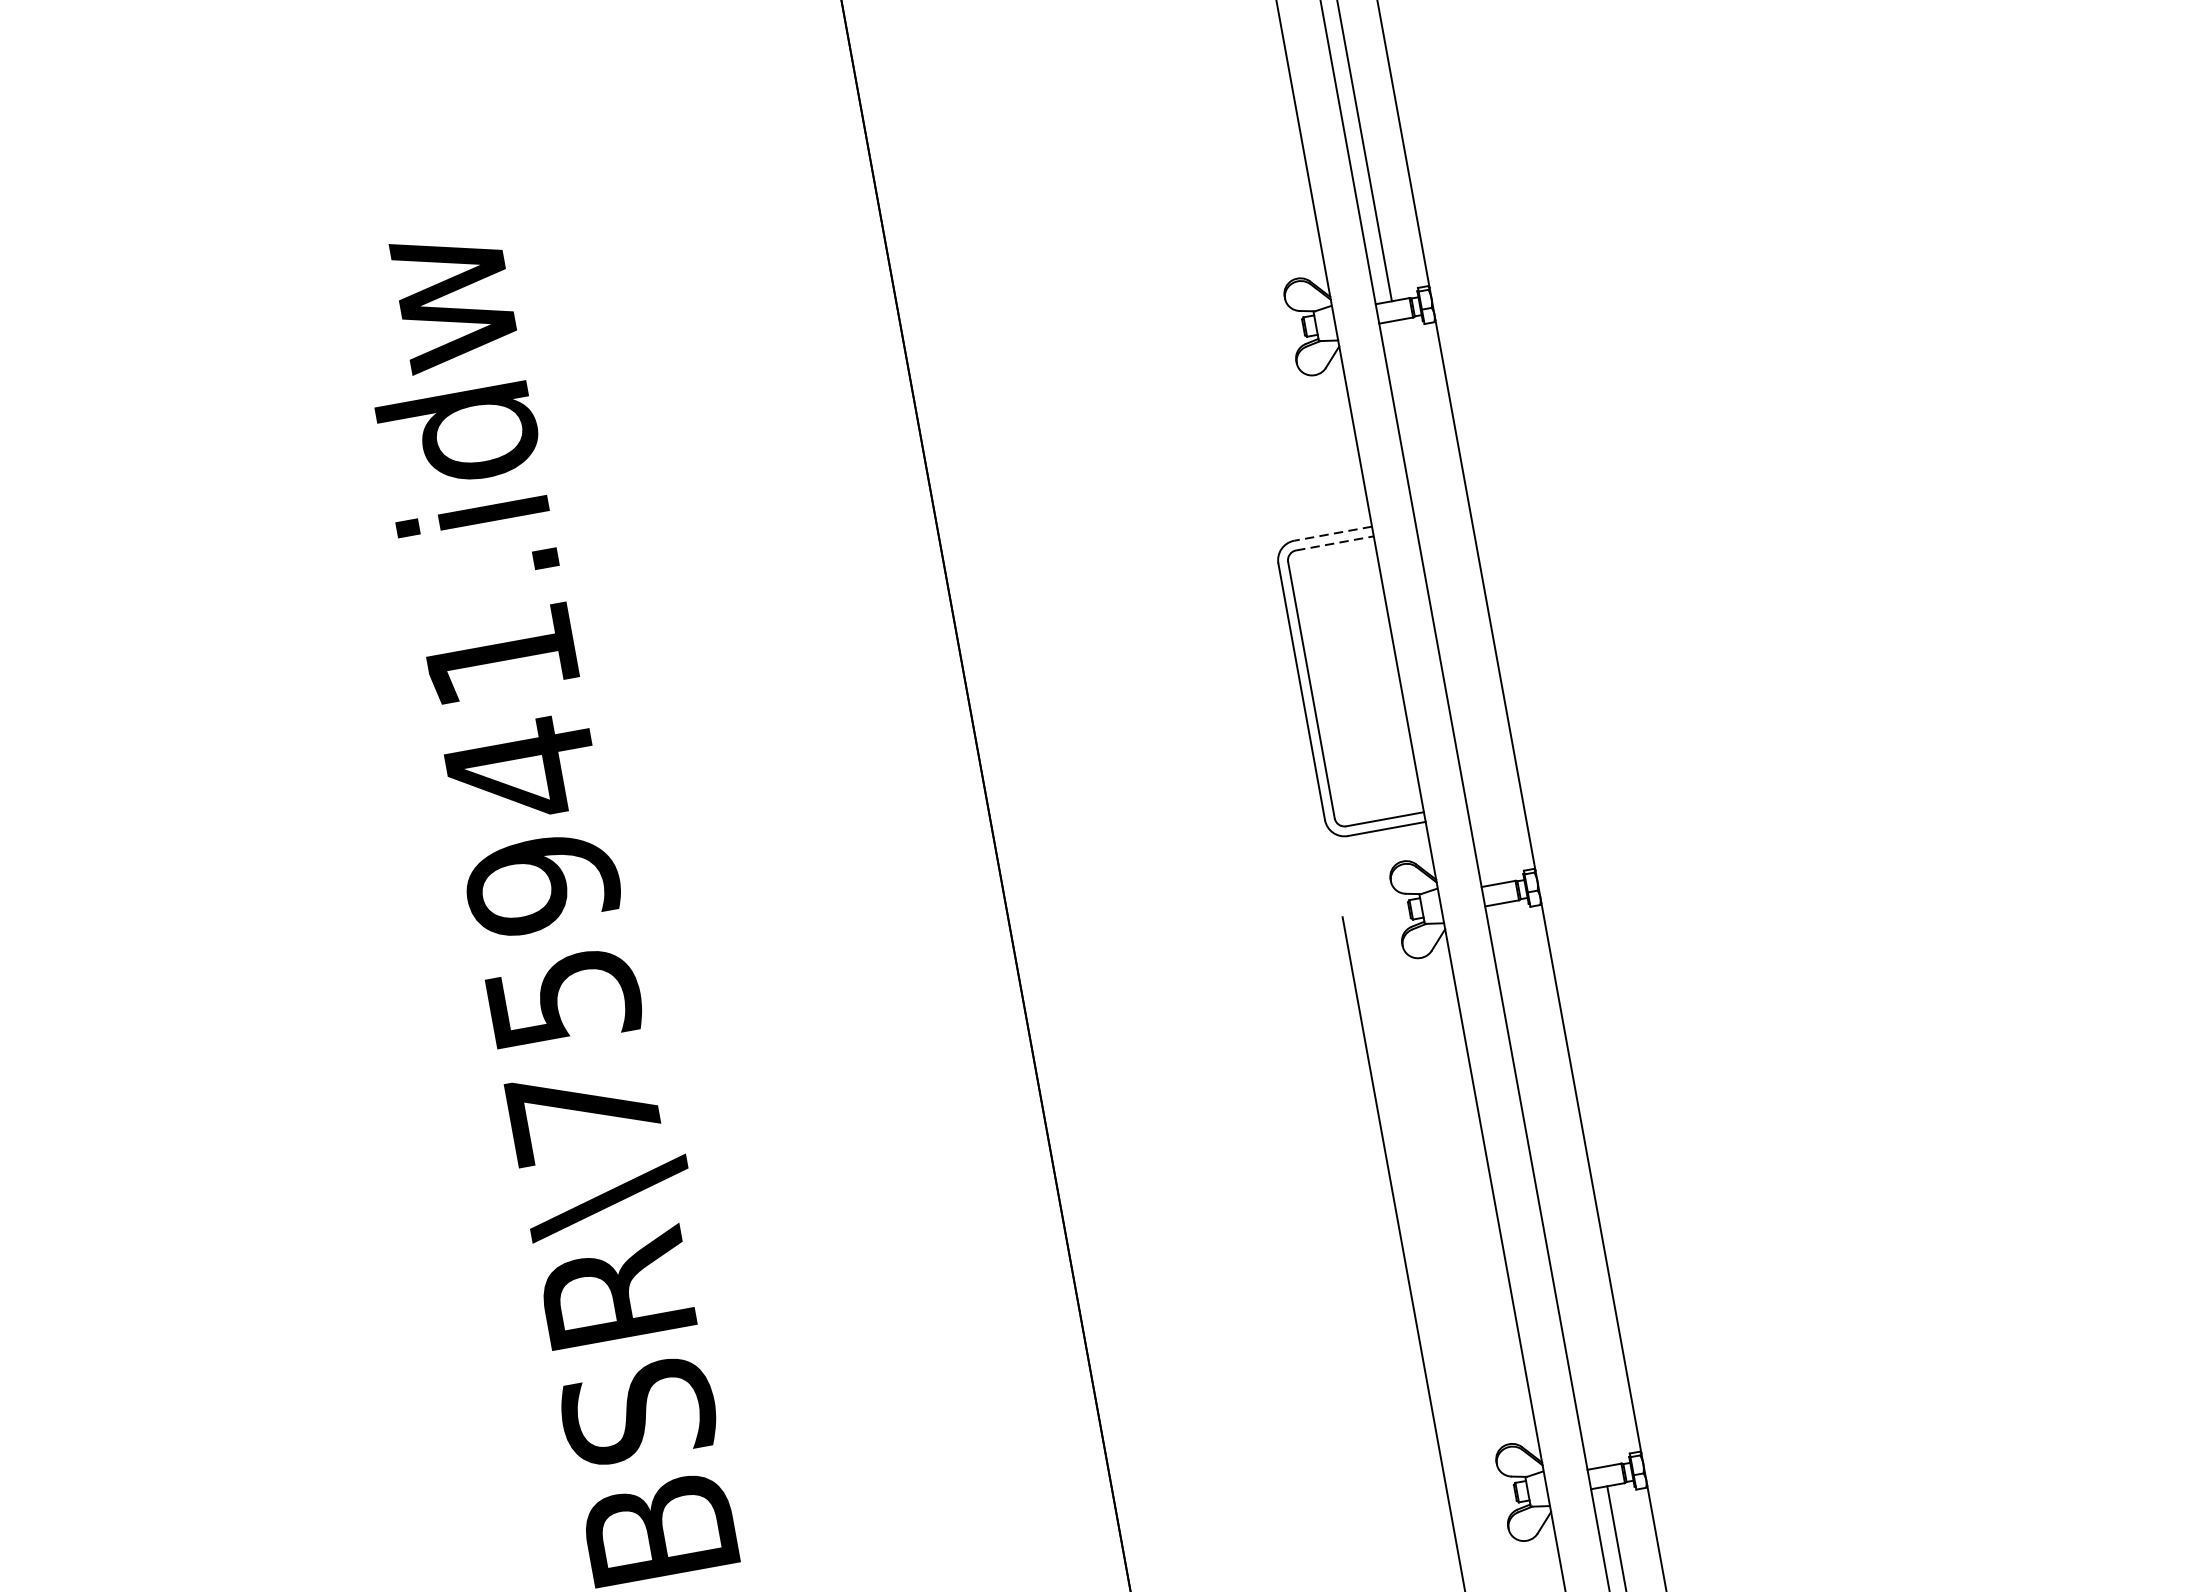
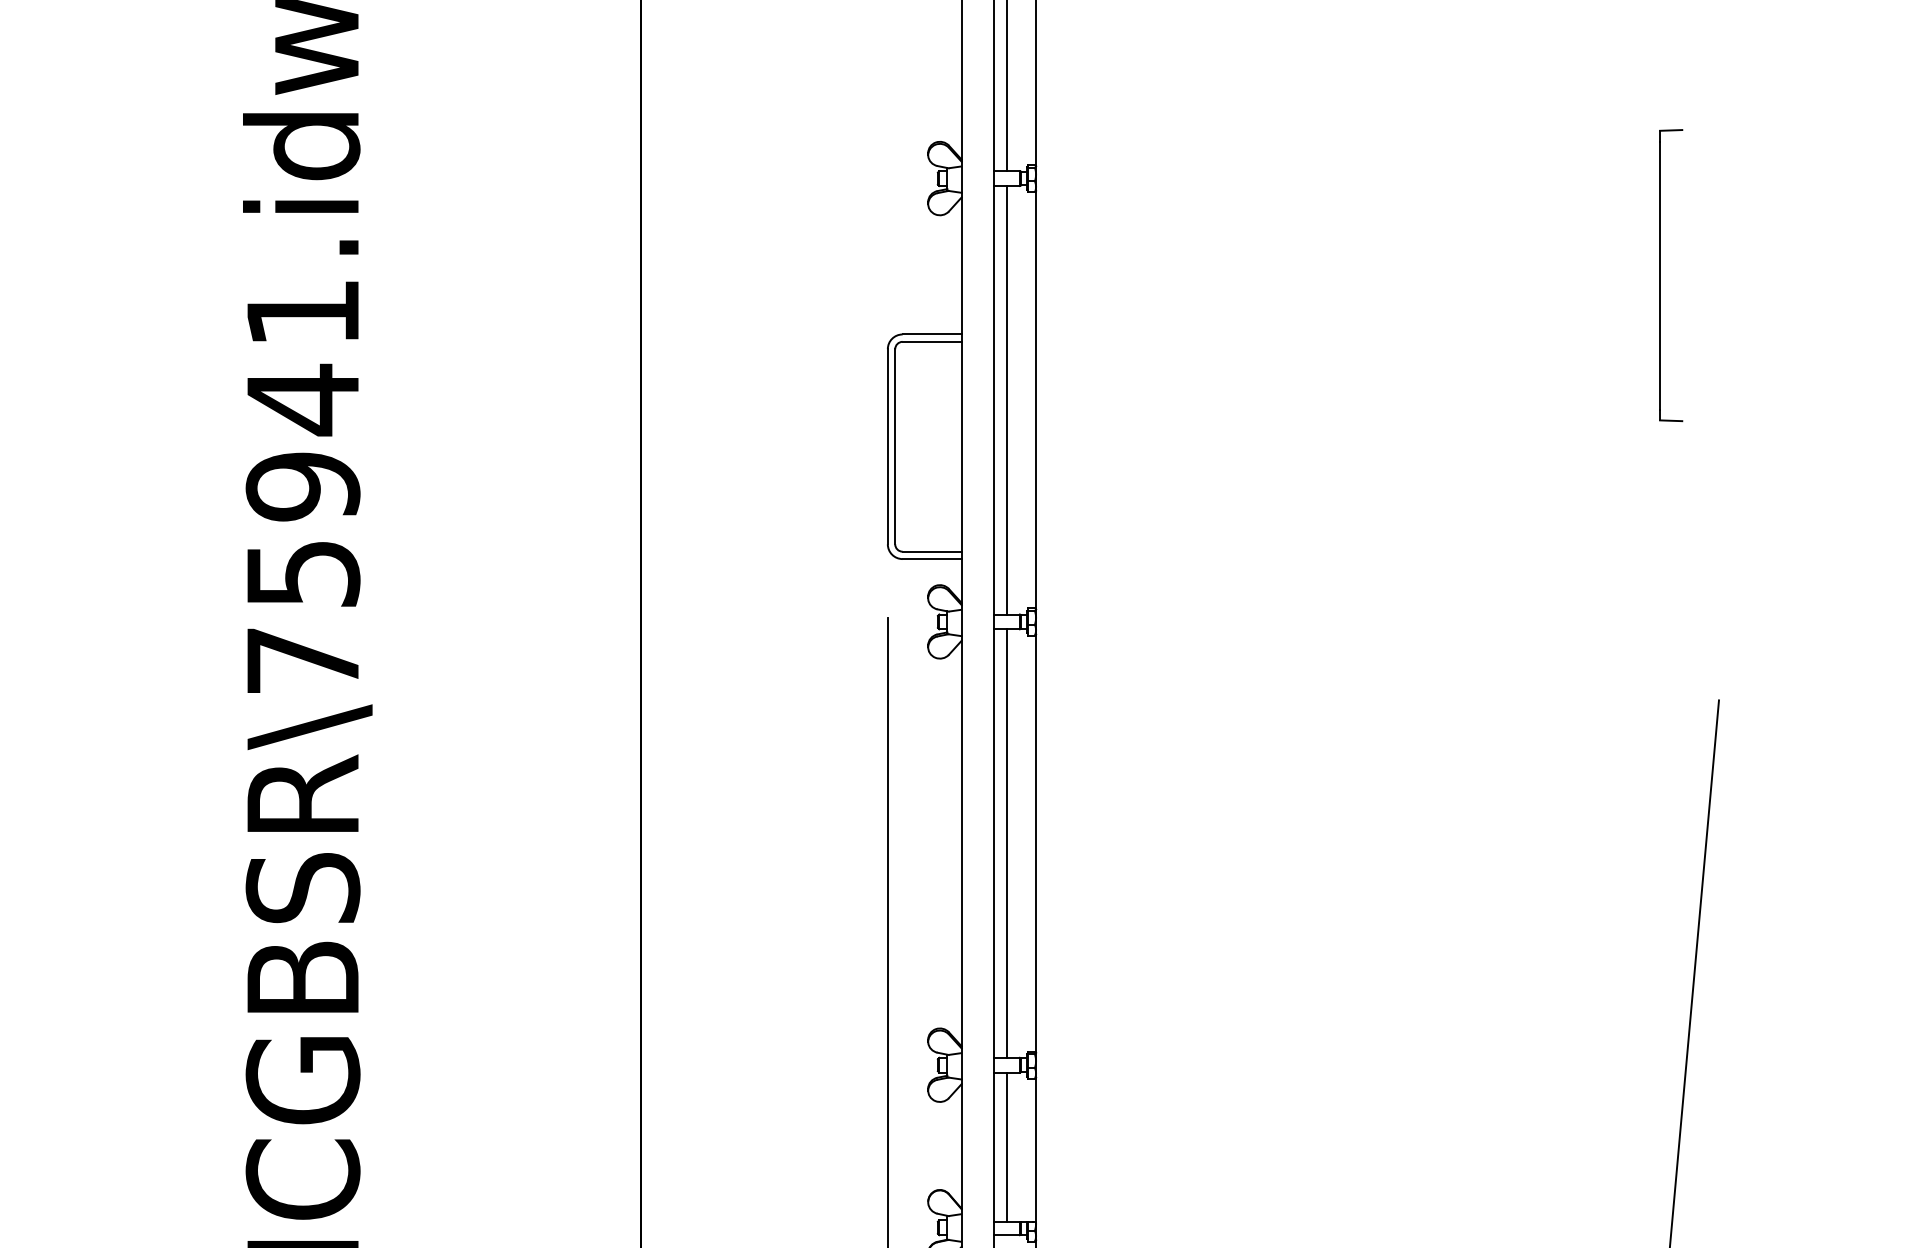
line: (1333, 533) -> (932, 334), dashed -> solid
line: (1335, 542) -> (932, 341), dashed -> solid
line: (1446, 601) -> (1006, 399), added
line: (1552, 1185) -> (1006, 843), added

